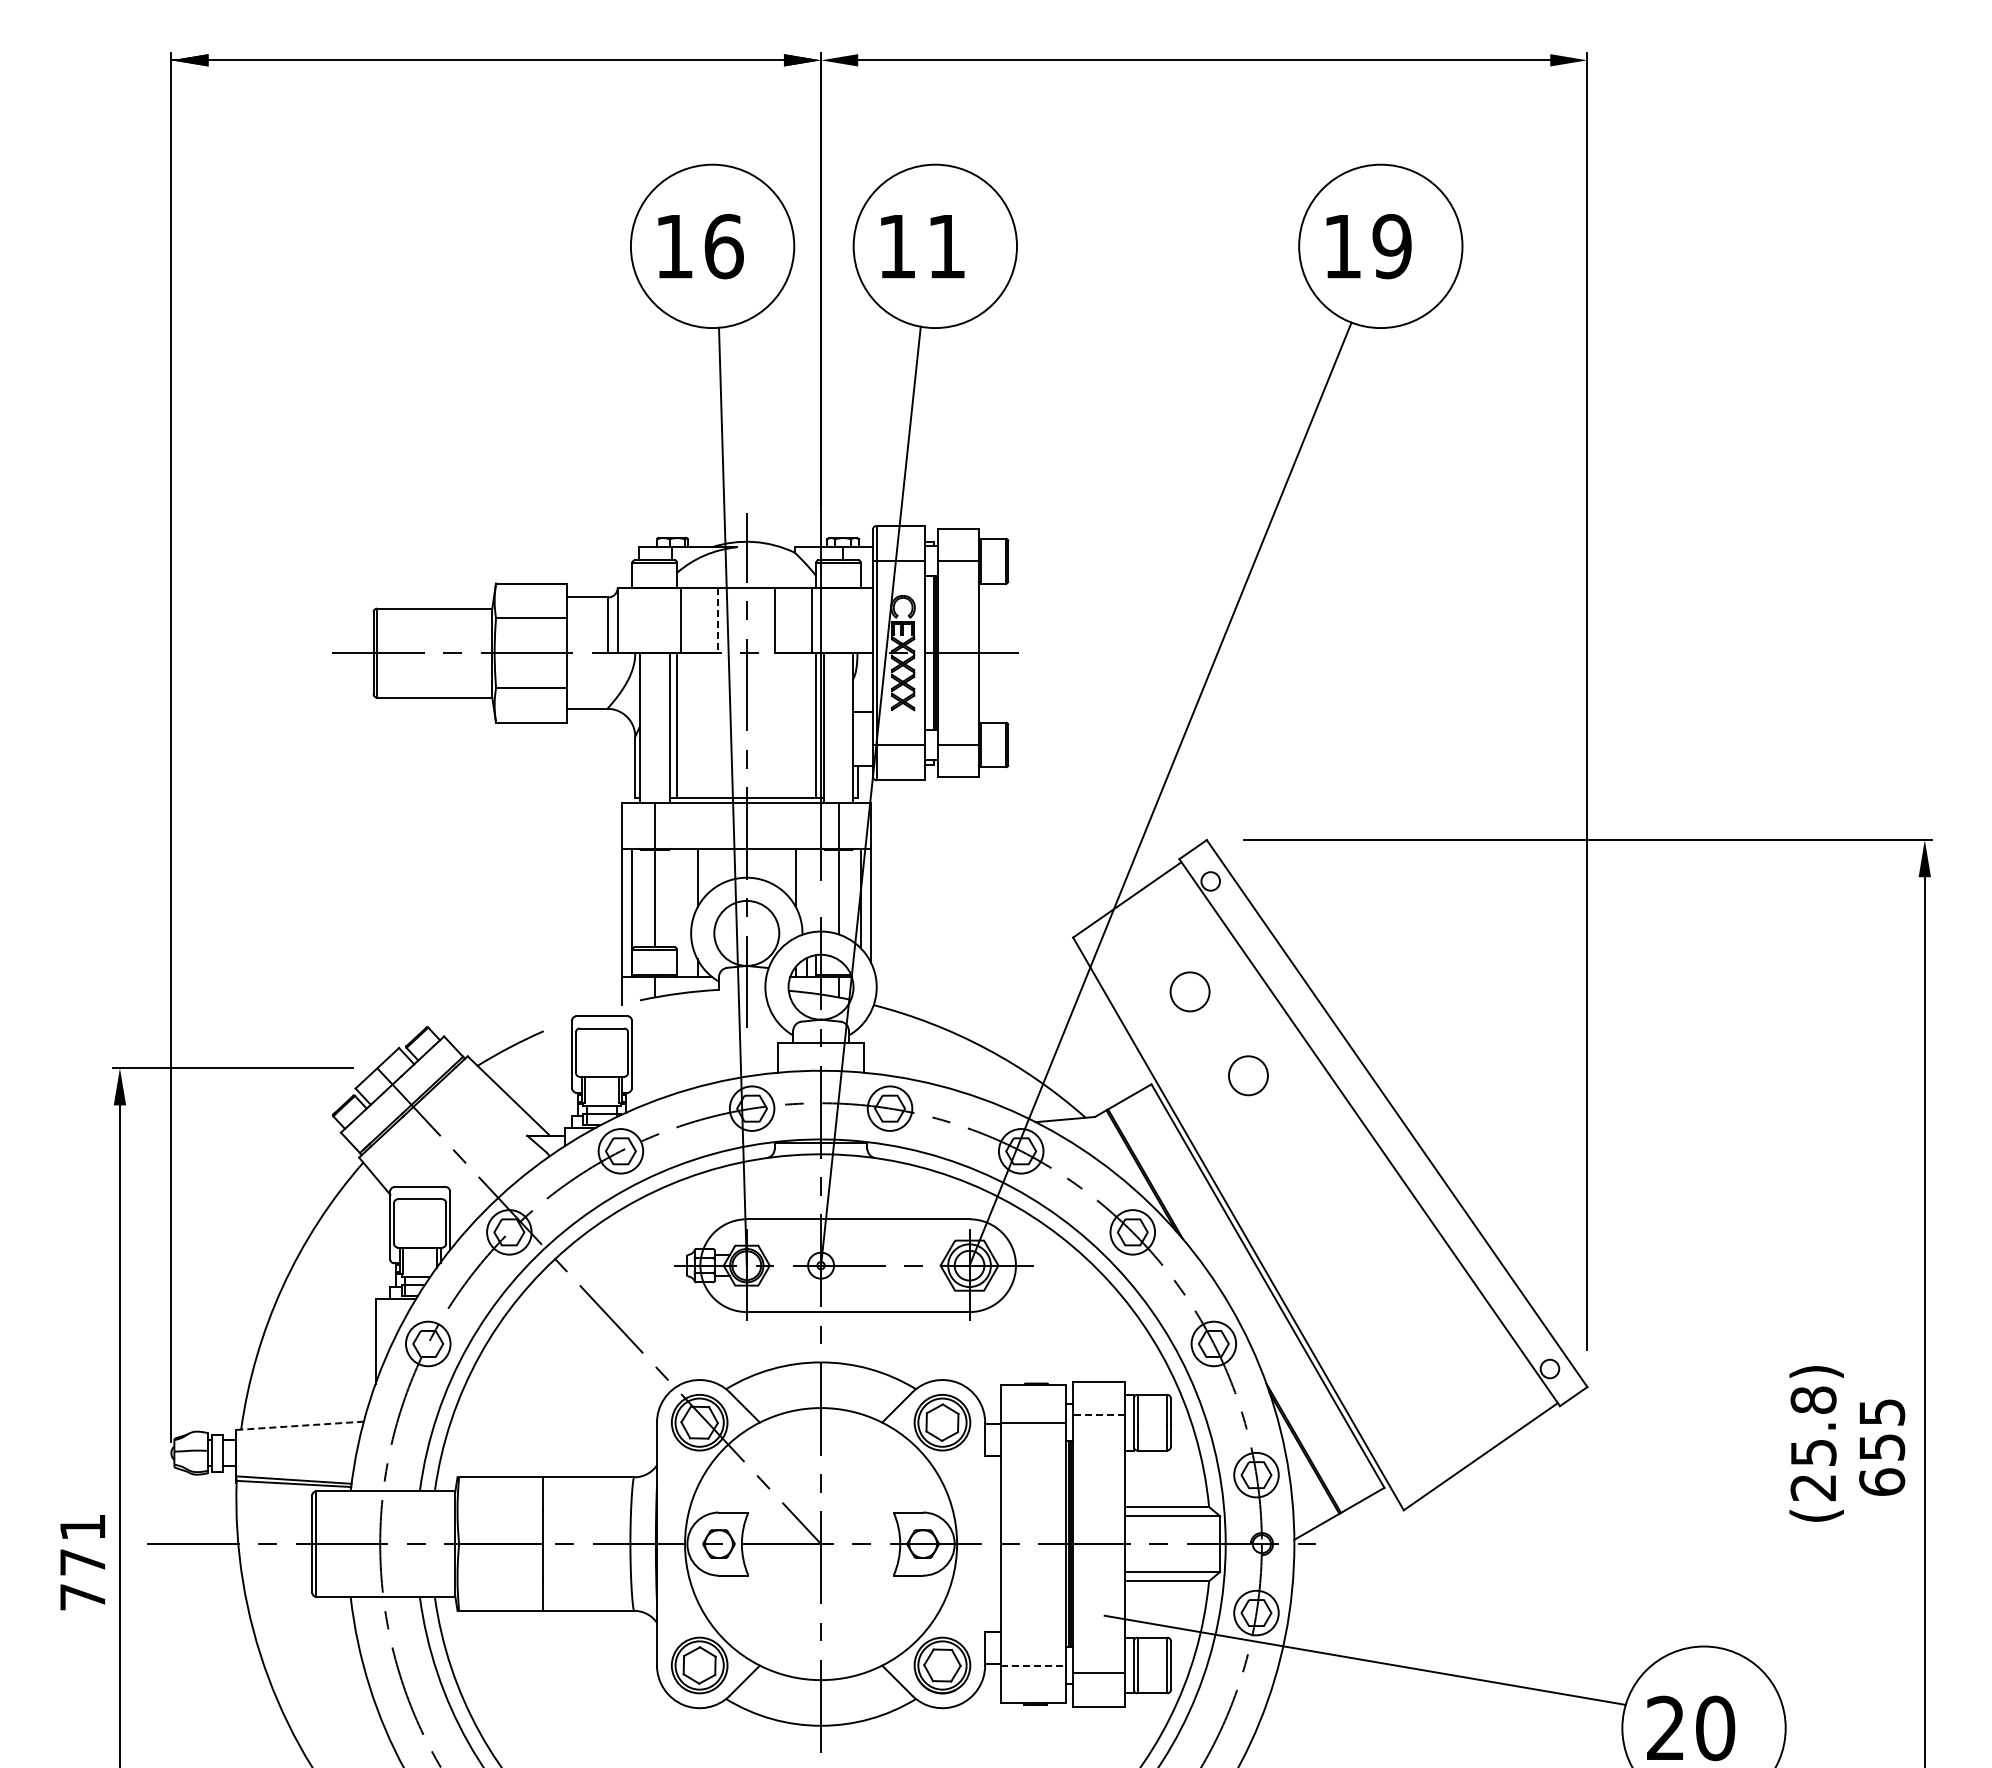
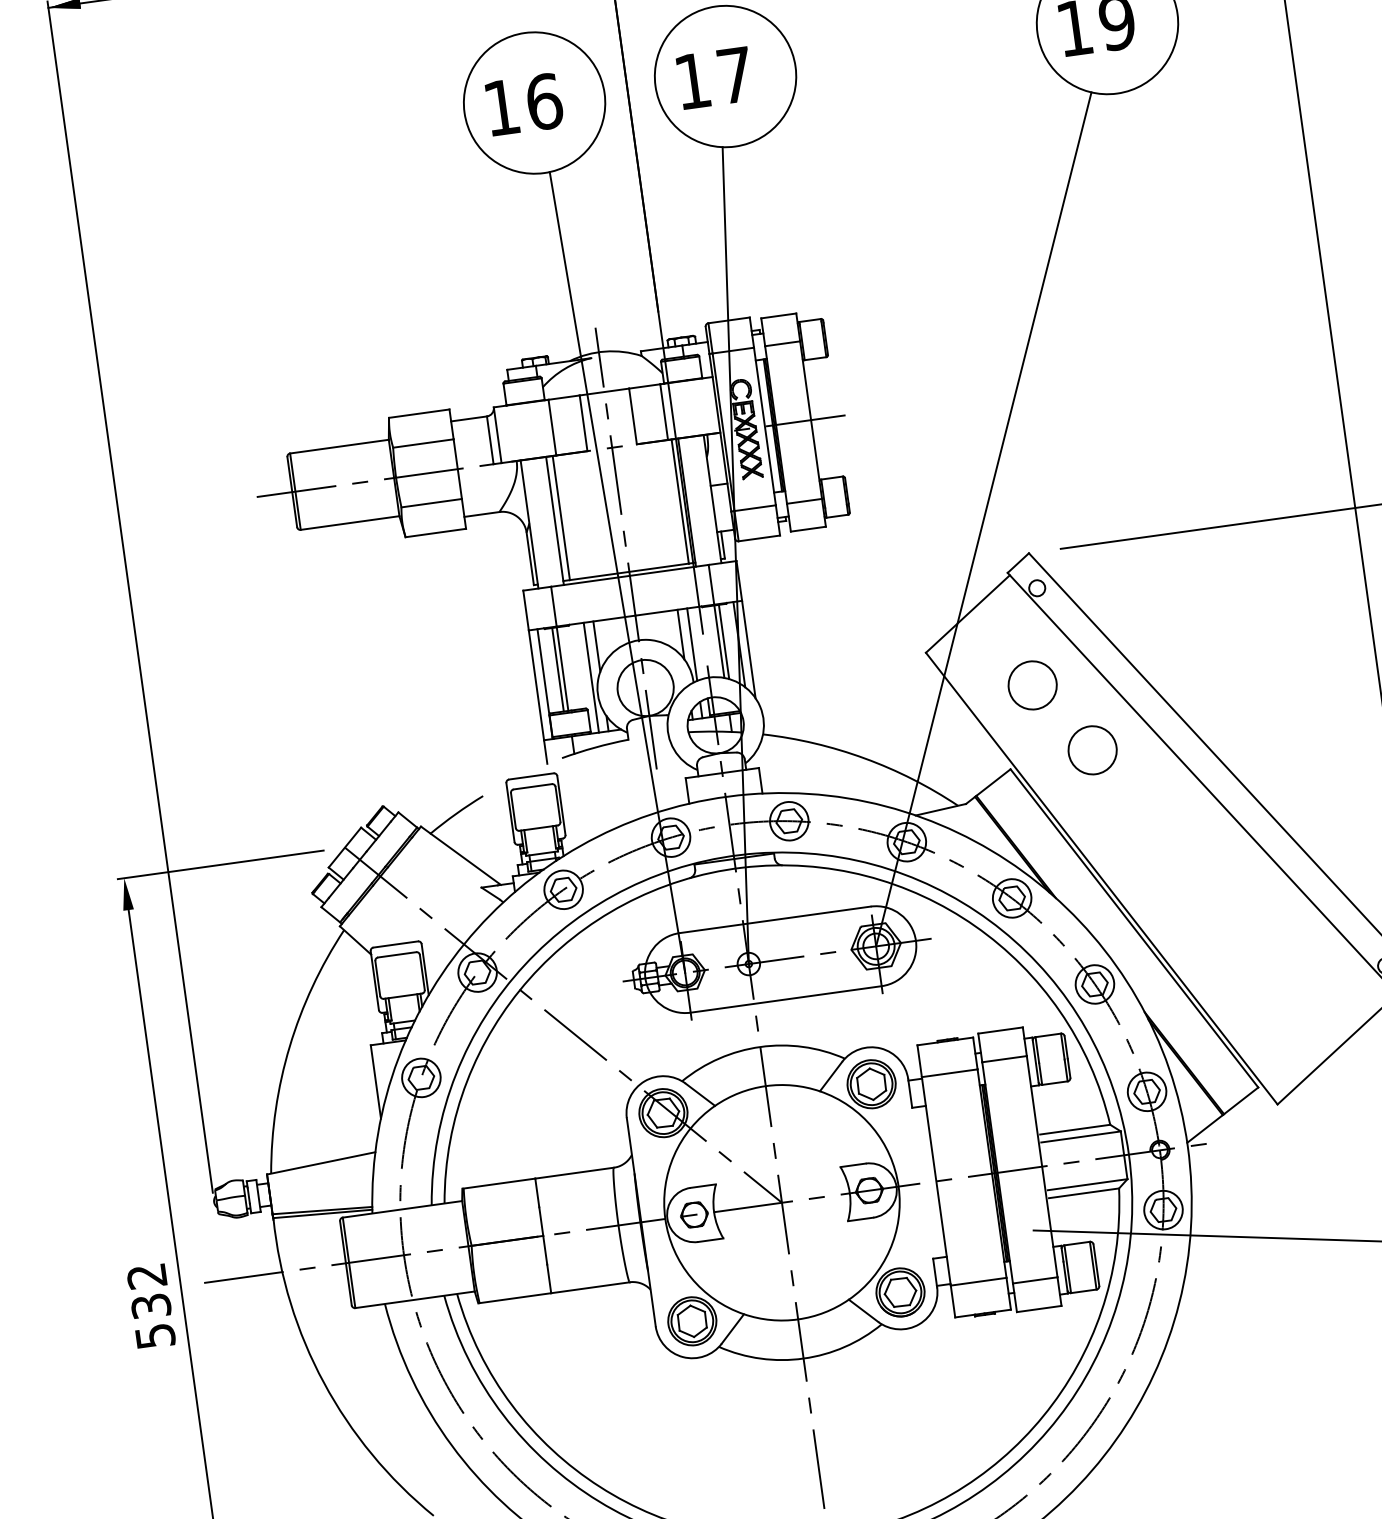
text: (946, 246) -> (735, 75), 11 -> 17
line: (717, 621) -> (583, 424), dashed -> solid
line: (806, 890) -> (691, 644), added
line: (843, 892) -> (723, 641), added
line: (649, 898) -> (558, 669), added
line: (686, 912) -> (591, 677), added
circle: (1189, 991) -> (1032, 685), size x1.43
circle: (1248, 1075) -> (1092, 750), size x1.43
line: (1098, 1415) -> (1004, 1059), dashed -> solid
line: (300, 1425) -> (321, 1163), dashed -> solid
text: (82, 1562) -> (150, 1306), 771 -> 532
line: (1034, 1665) -> (979, 1281), dashed -> solid

